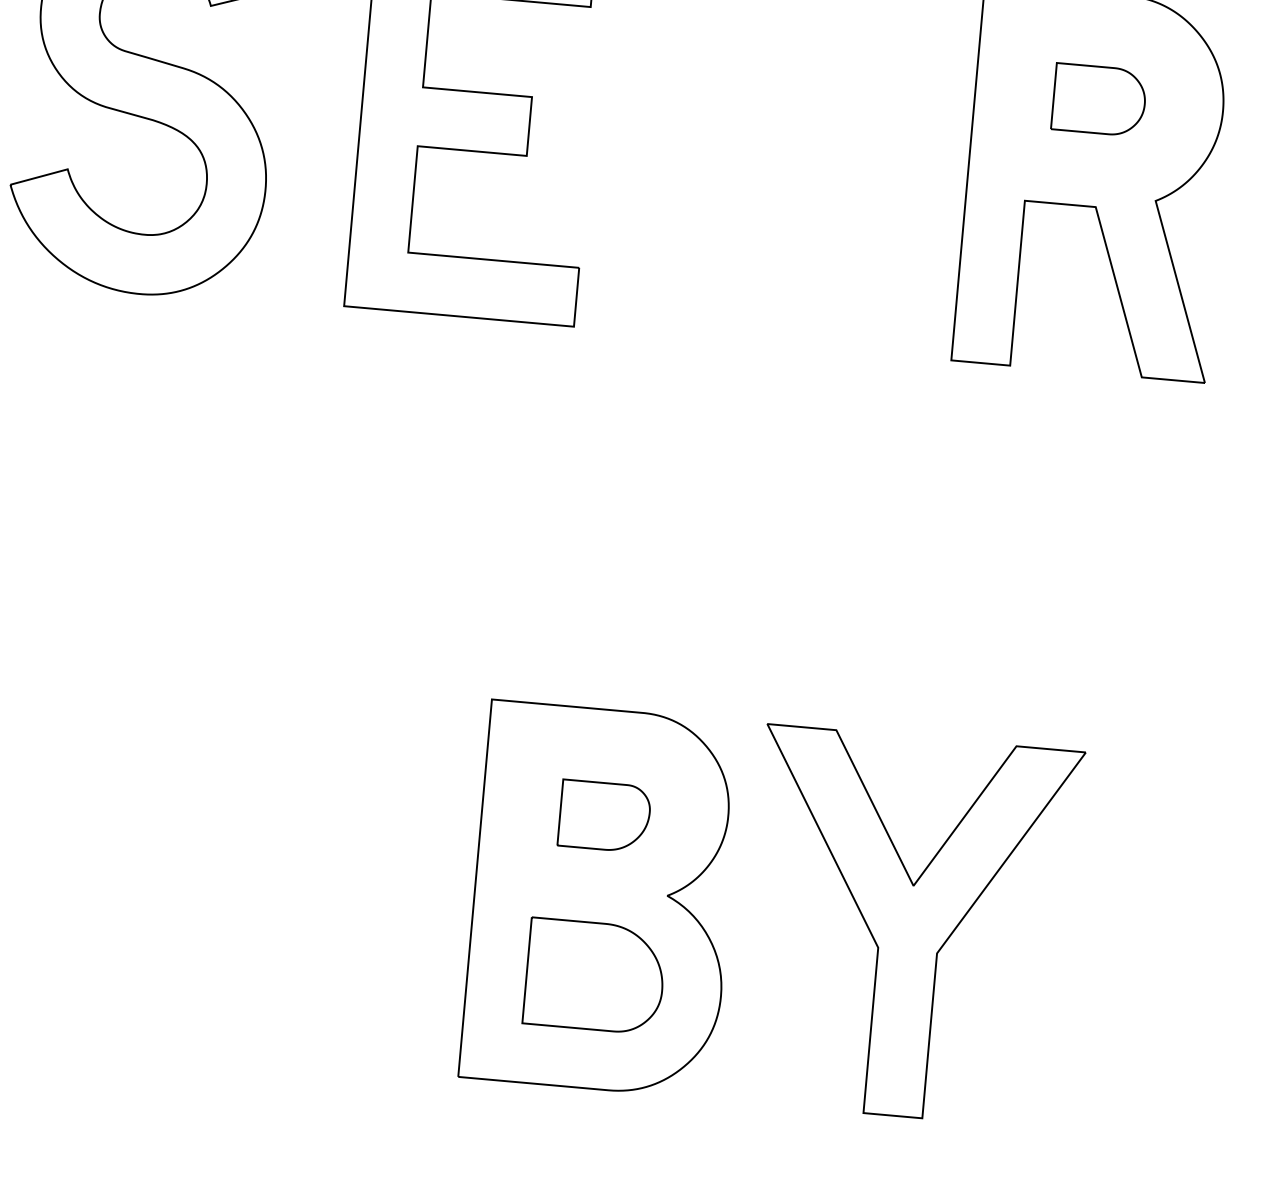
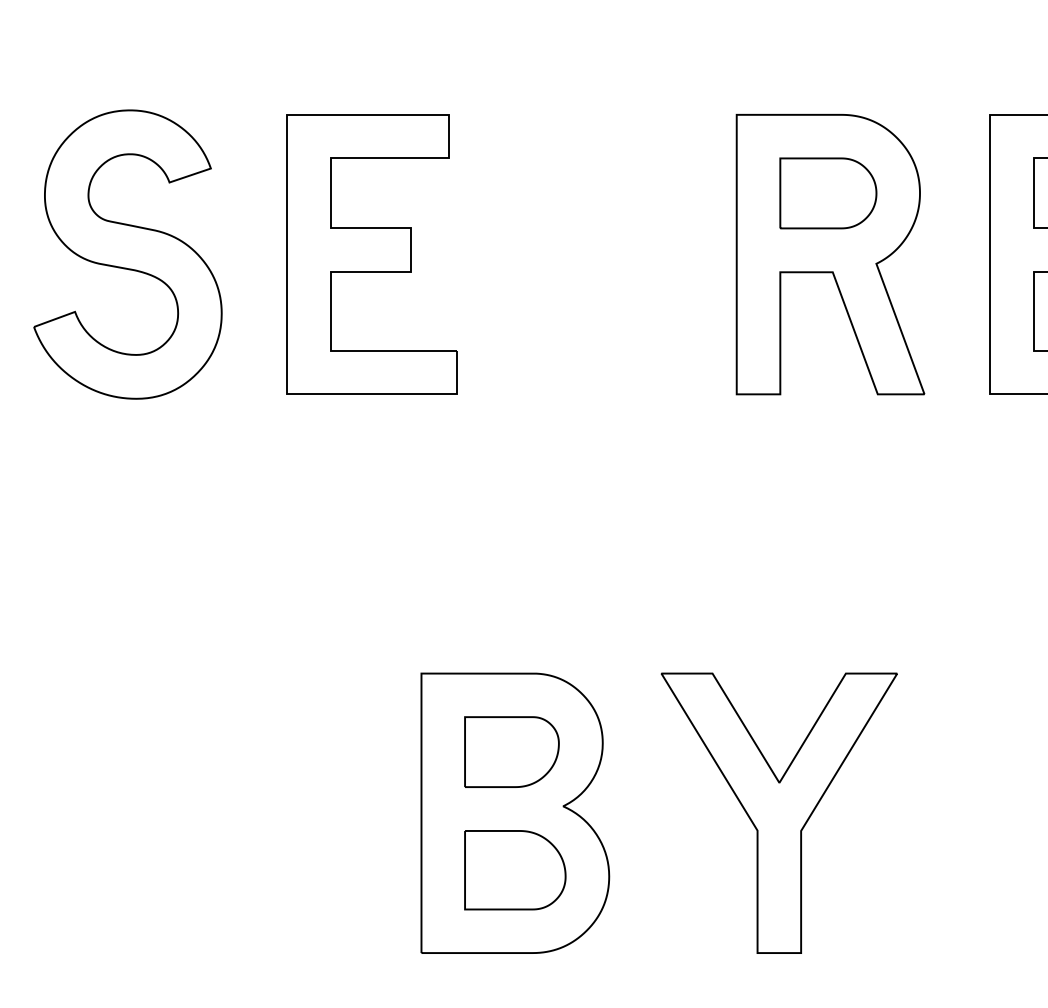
part: (1099, 100) -> (828, 193), size x1.43
part: (604, 815) -> (511, 751), size x1.43
part: (908, 925) -> (778, 812), moved

